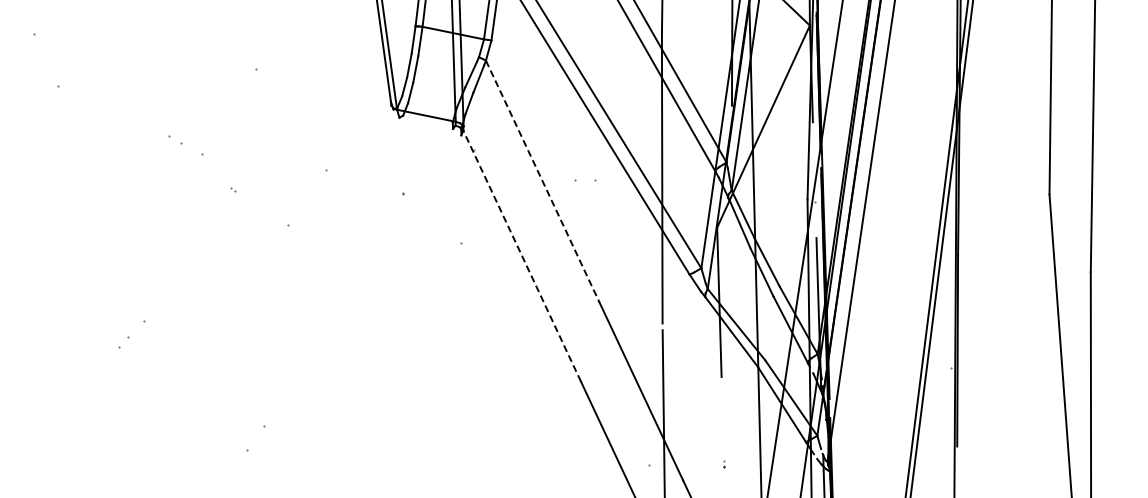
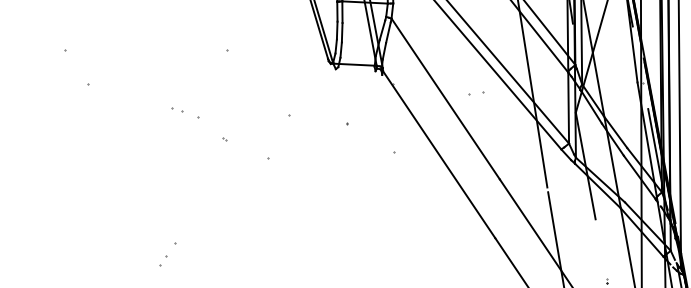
line: (542, 181) -> (445, 98), dashed -> solid
line: (522, 256) -> (439, 154), dashed -> solid

